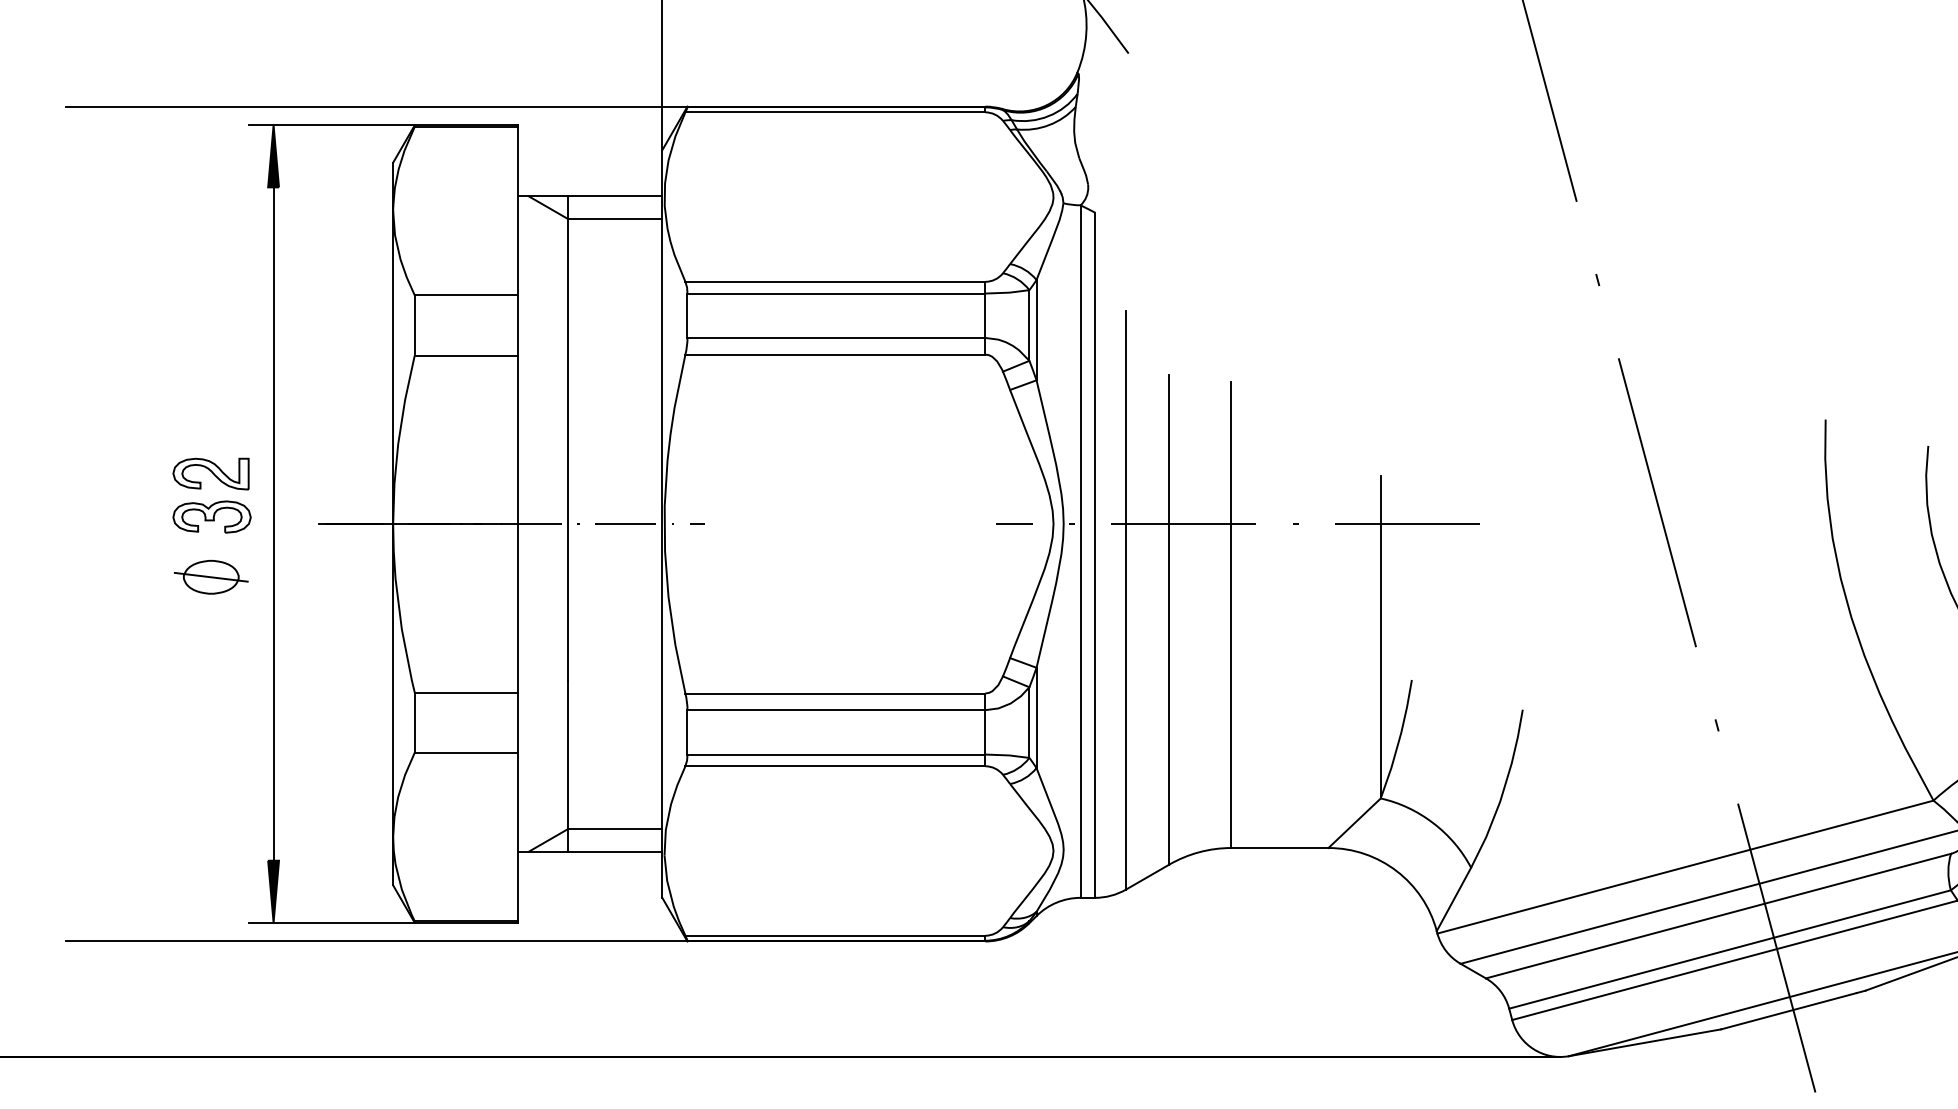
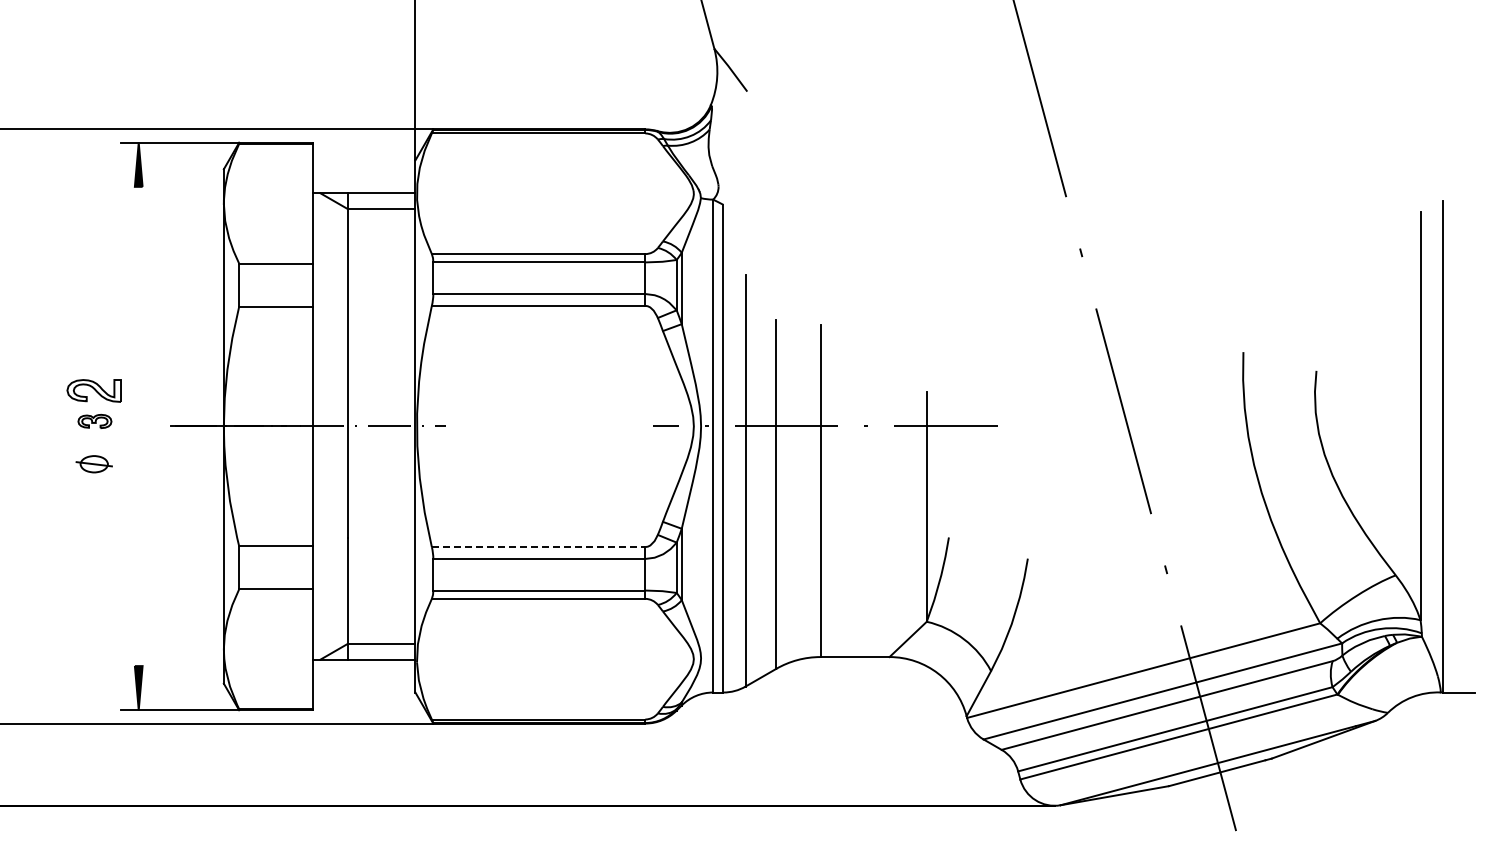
part: (211, 517) -> (94, 421), size x0.6
line: (273, 524) -> (138, 426), removed
part: (210, 576) -> (93, 463), size x0.7
line: (835, 694) -> (538, 547), solid -> dashed

